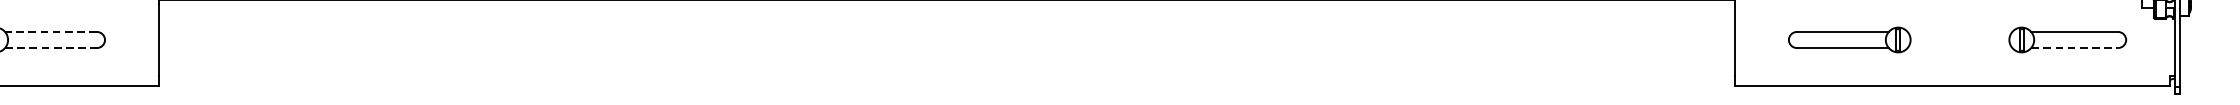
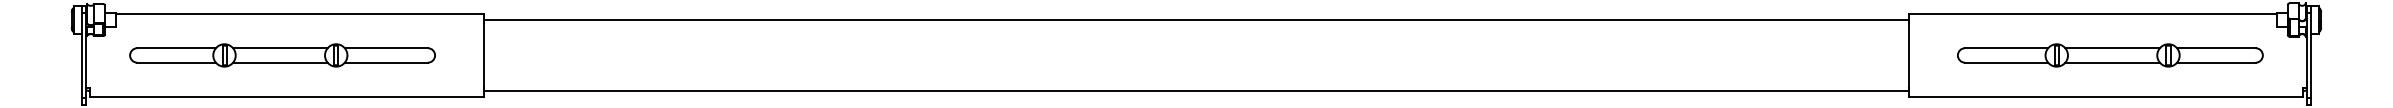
line: (51, 32) -> (386, 48), dashed -> solid
line: (1959, 32) -> (2112, 48), added
line: (51, 47) -> (386, 62), dashed -> solid
line: (1959, 47) -> (2112, 62), added
line: (2074, 47) -> (2216, 62), dashed -> solid
line: (946, 79) -> (1196, 91), added

